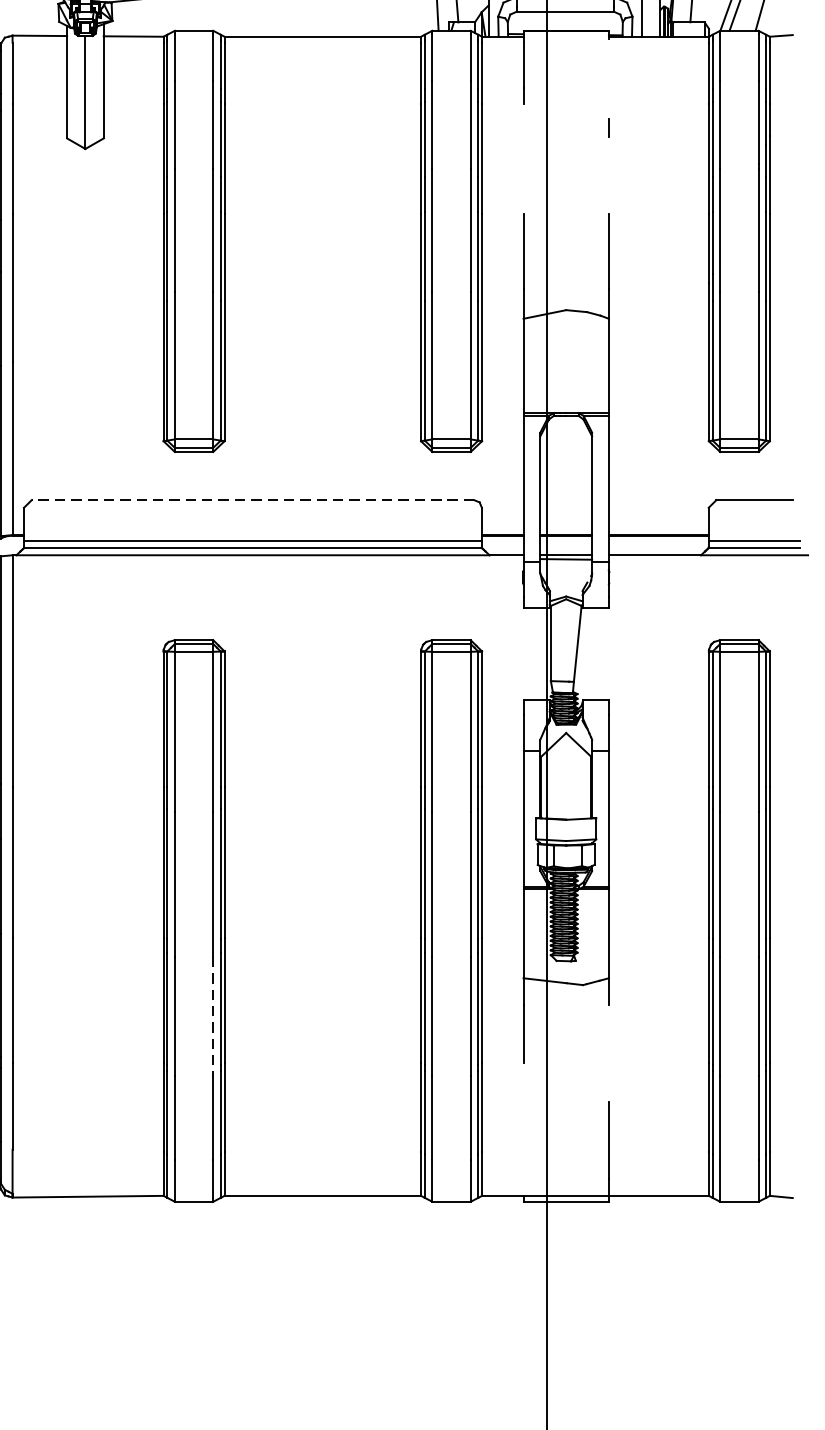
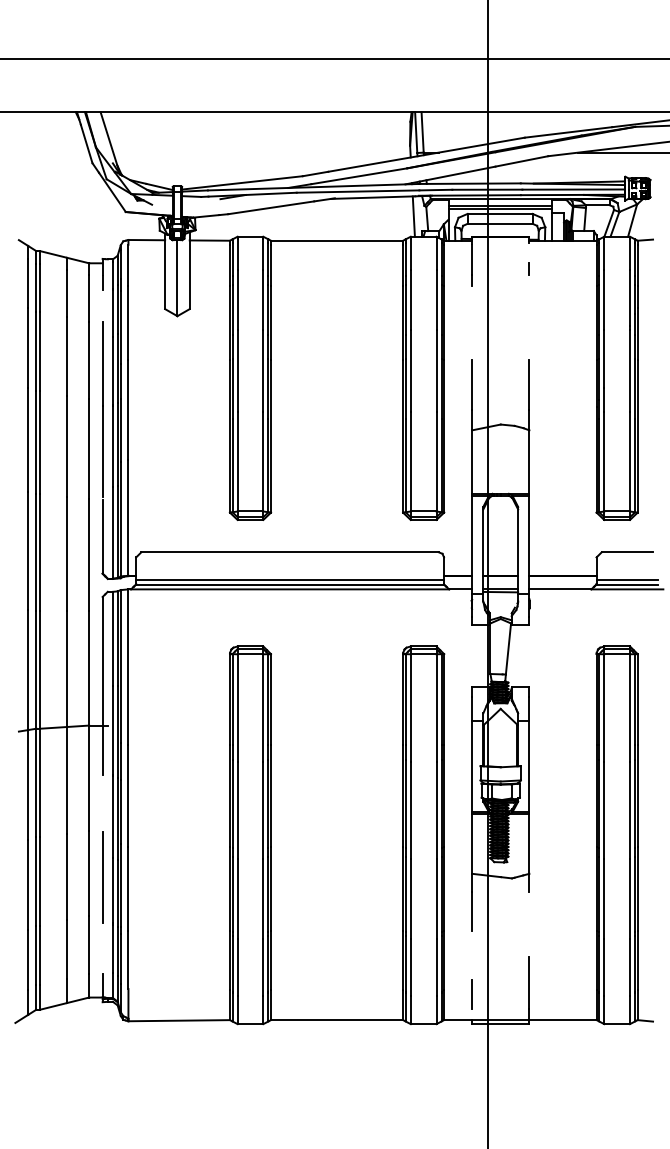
line: (607, 127) -> (528, 268), moved
line: (253, 500) -> (290, 552), dashed -> solid
line: (213, 1016) -> (263, 899), dashed -> solid
line: (524, 1156) -> (472, 993), added

